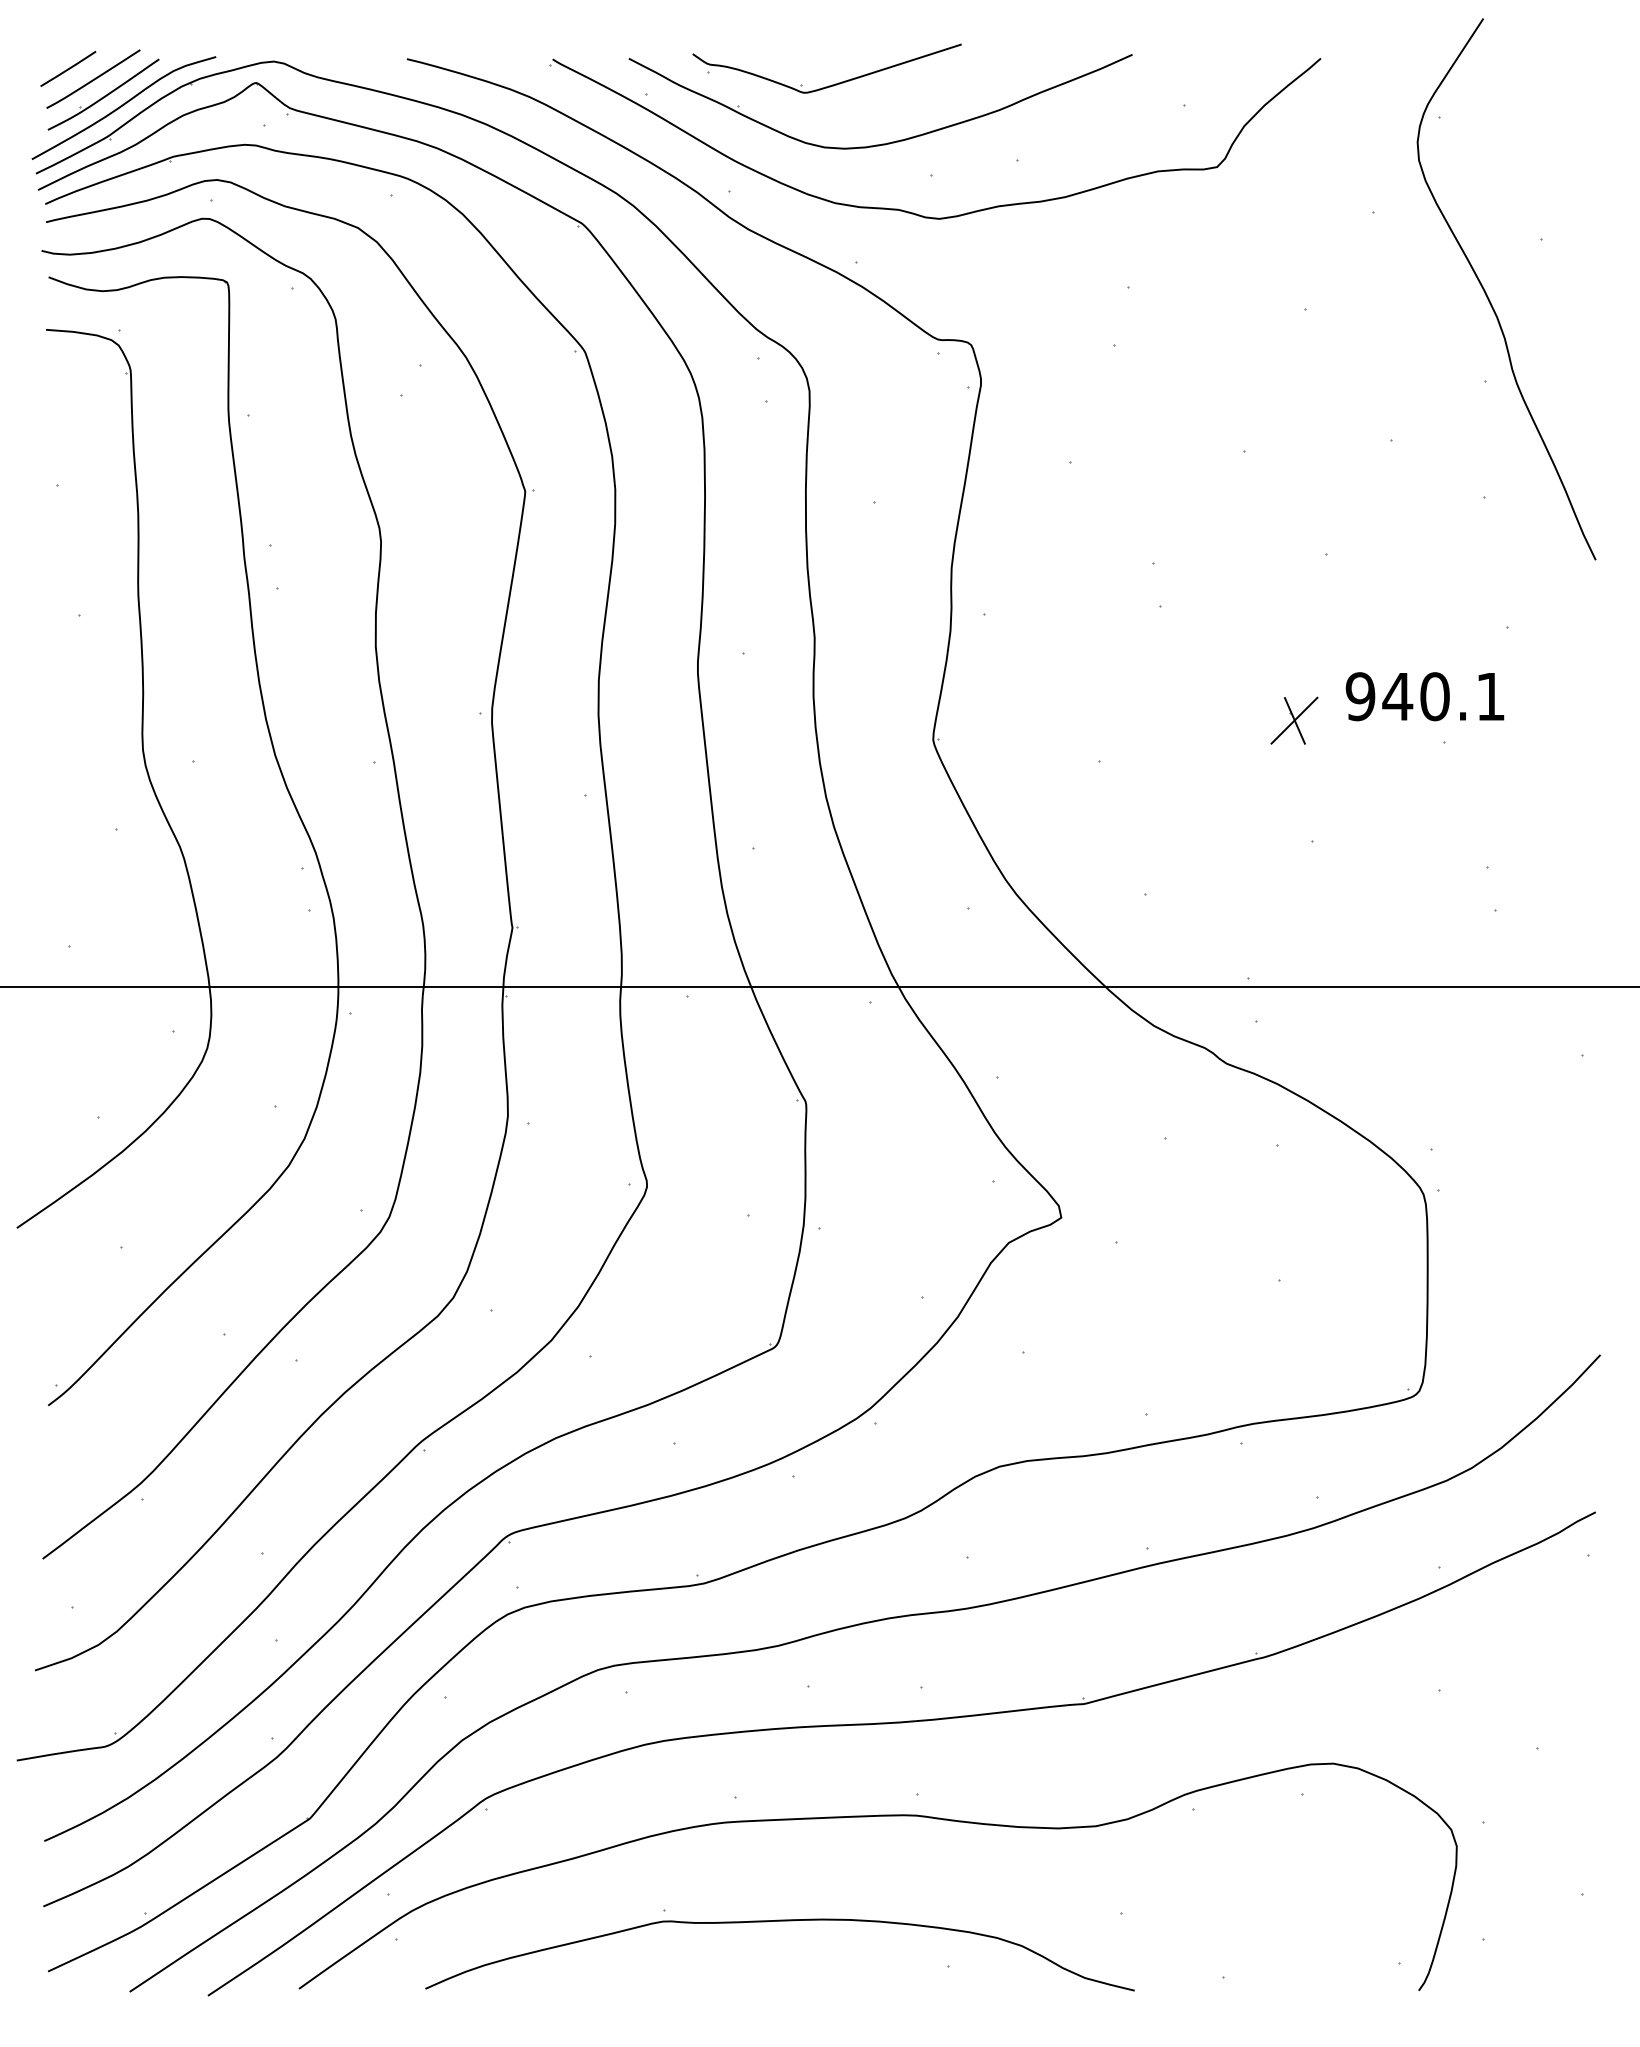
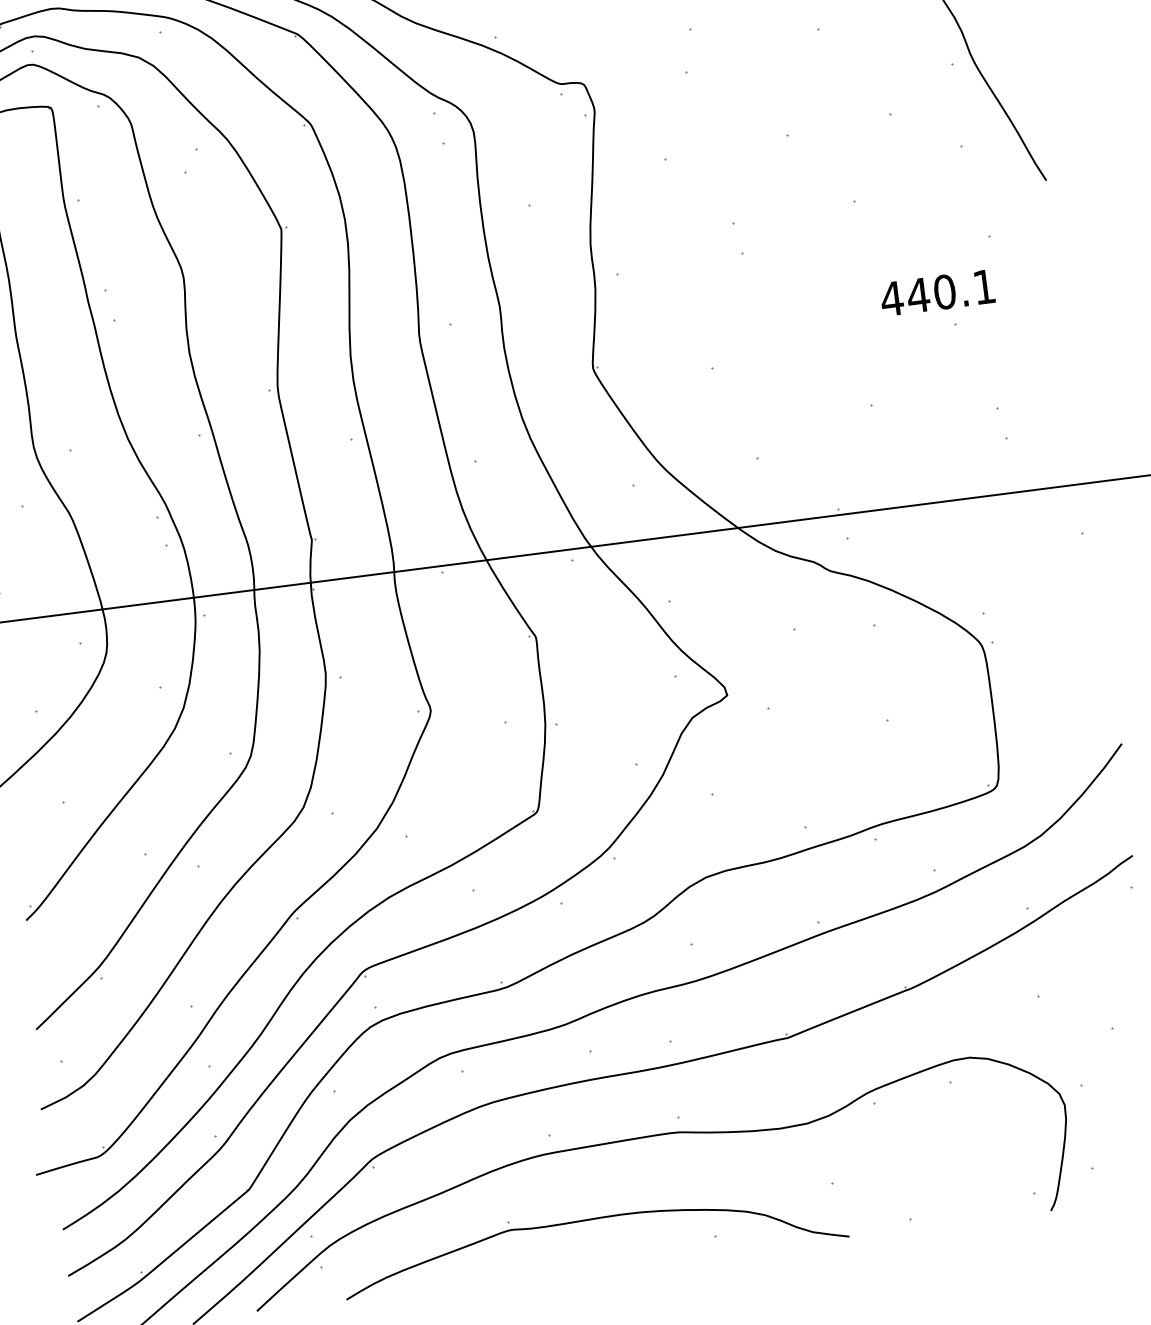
text: (1360, 696) -> (892, 298), 940.1 -> 440.1
part: (1294, 720) -> (847, 321), removed

